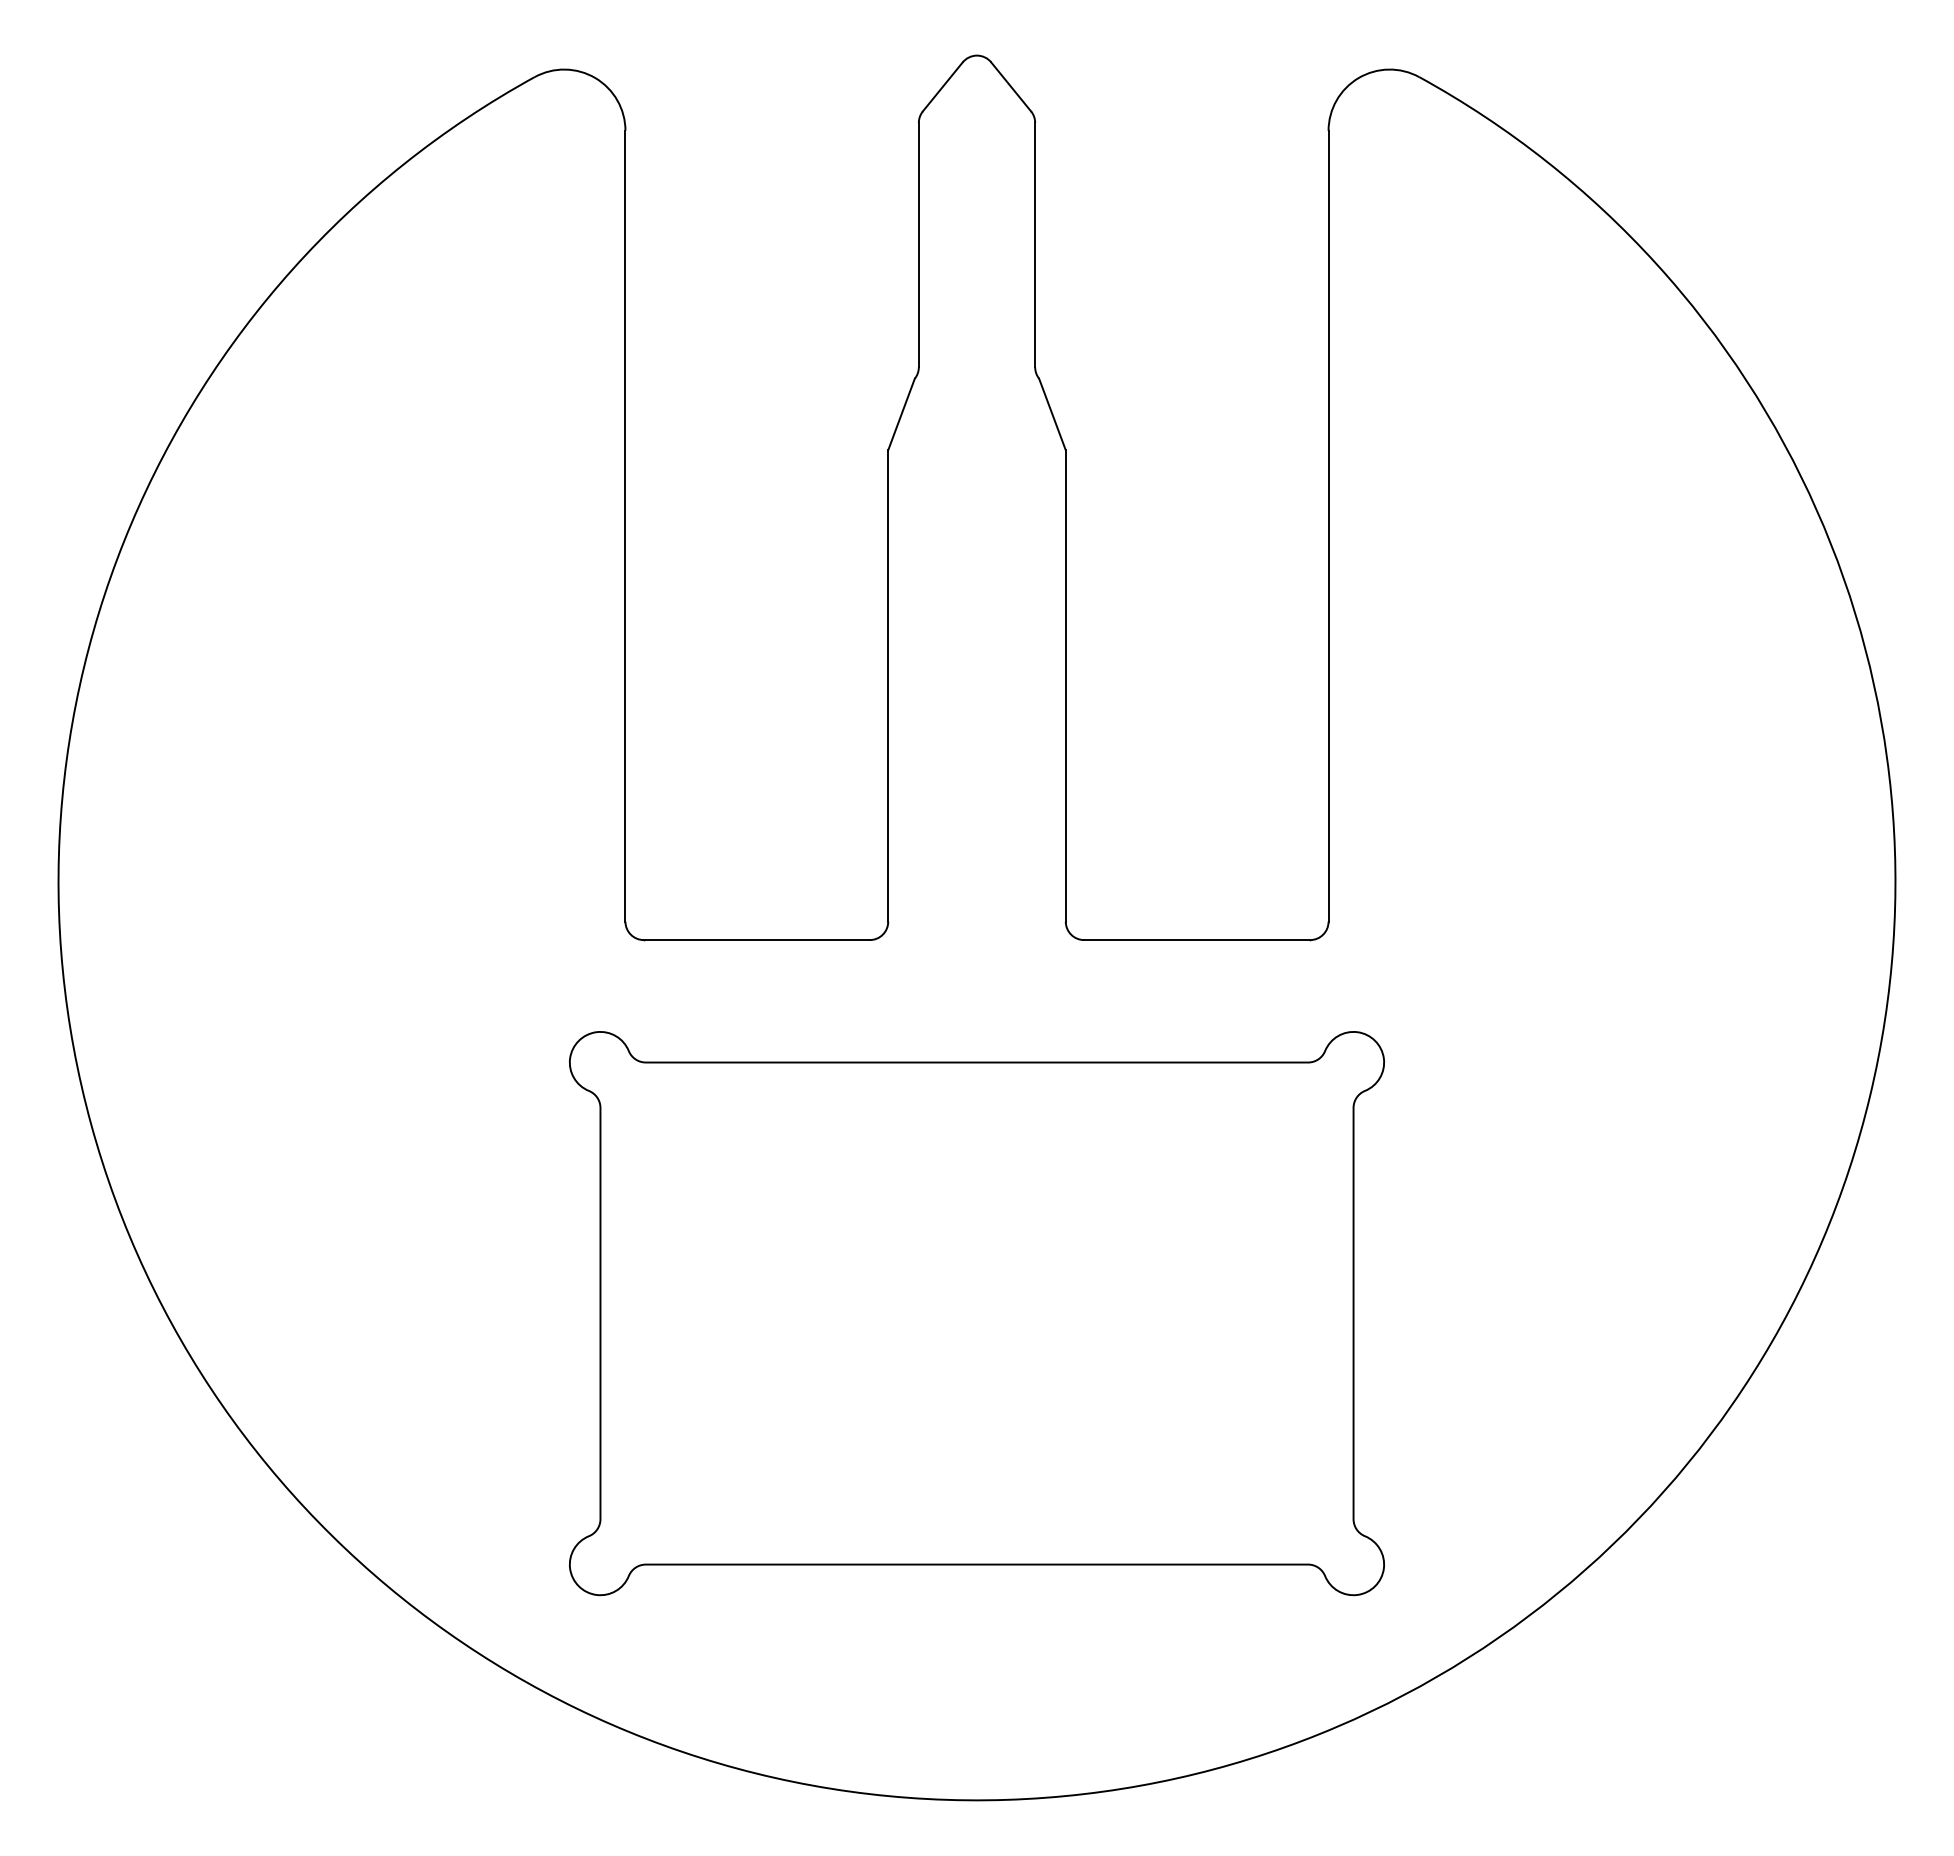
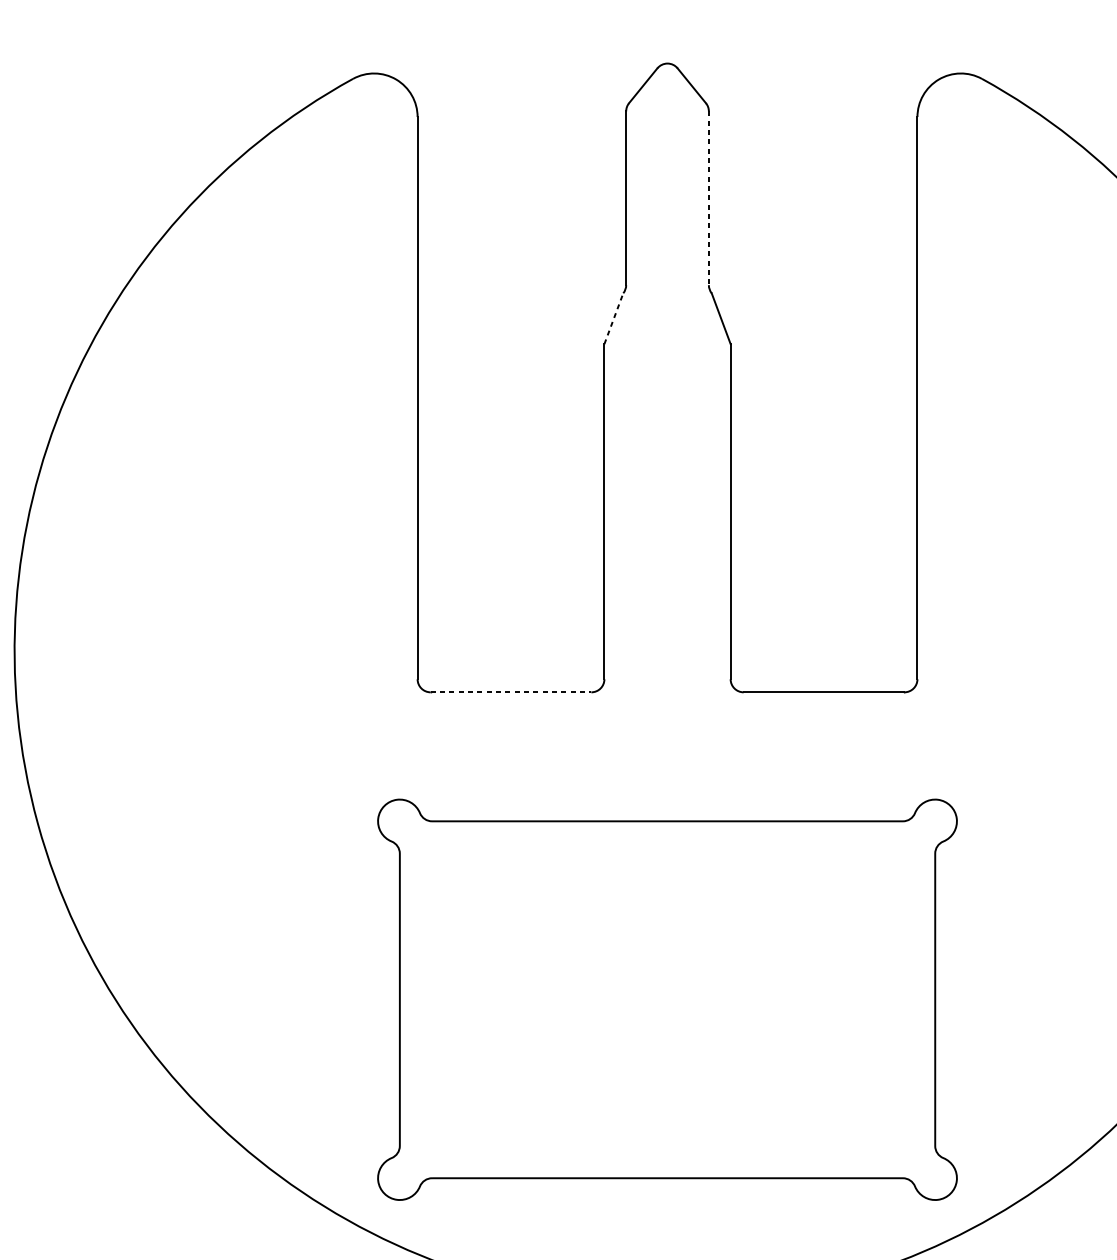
line: (1035, 245) -> (709, 198), solid -> dashed
line: (901, 414) -> (613, 318), solid -> dashed
line: (757, 940) -> (511, 692), solid -> dashed
part: (976, 1313) -> (667, 999), moved

